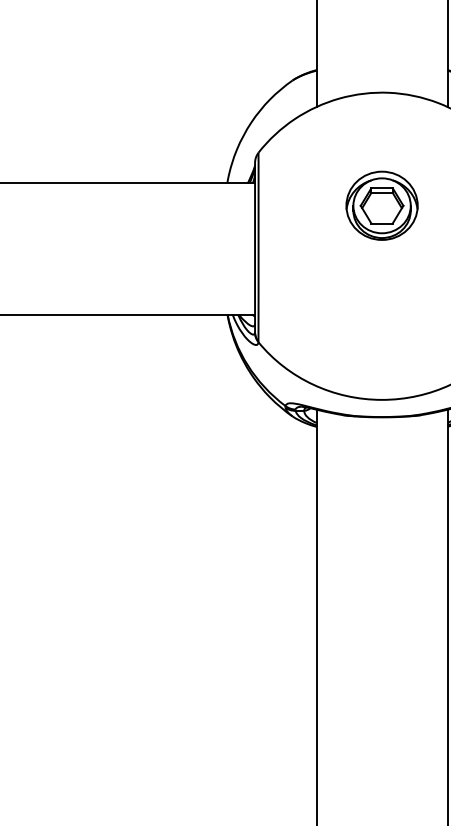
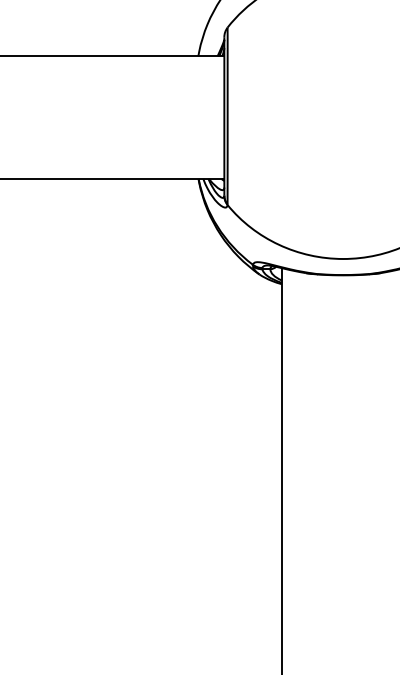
part: (381, 205) -> (342, 76), removed

